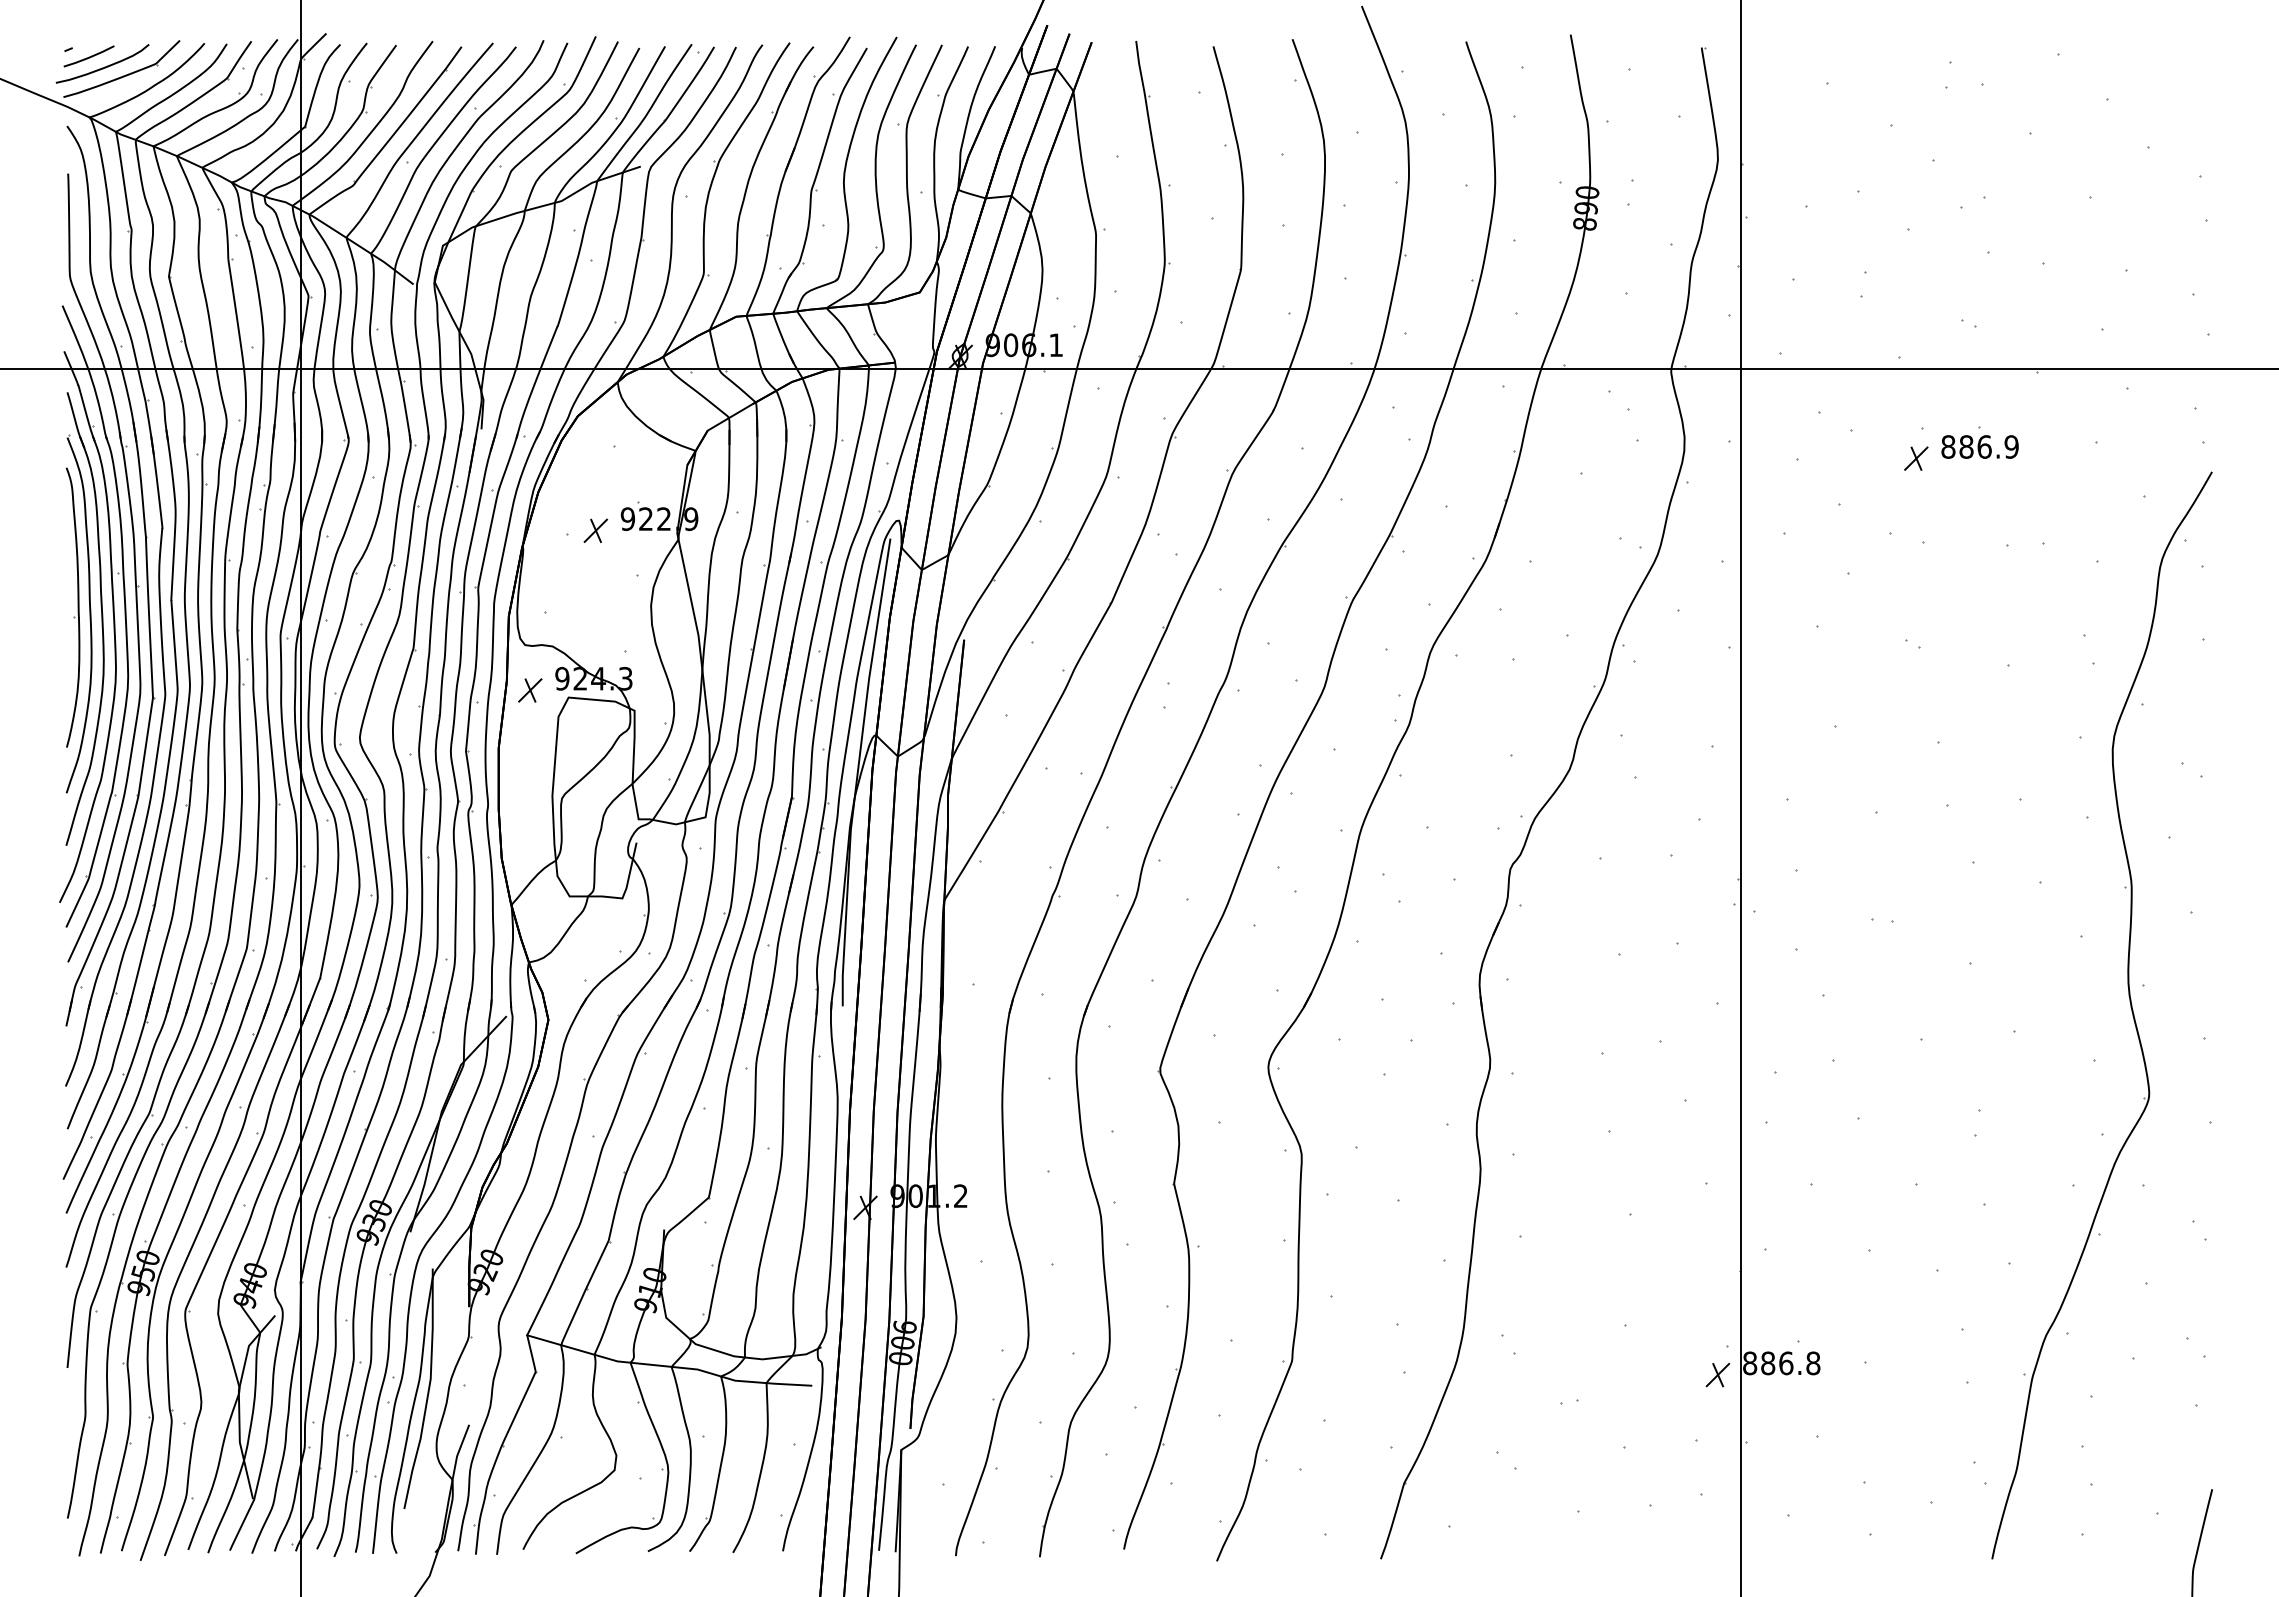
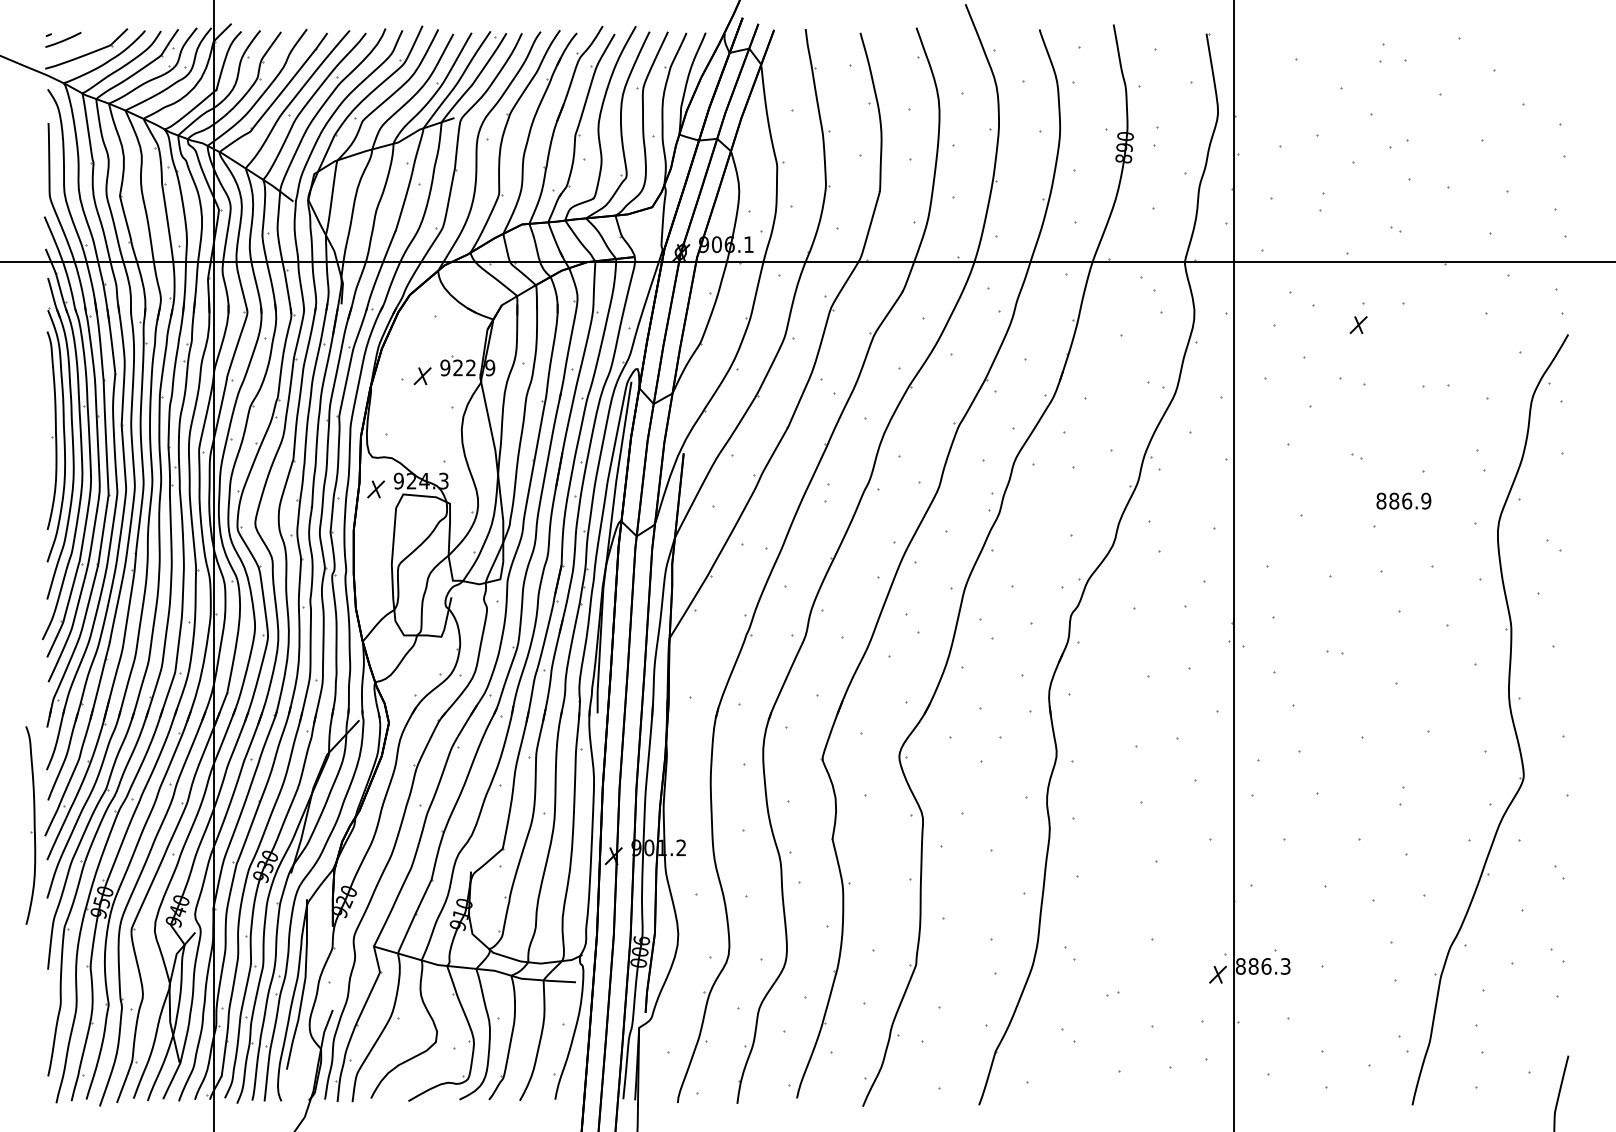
curve: (104, 66) -> (74, 47), removed
text: (1979, 446) -> (1403, 500), moved
part: (42, 1164) -> (30, 825), added
text: (1813, 1363) -> (1285, 966), 886.8 -> 886.3

